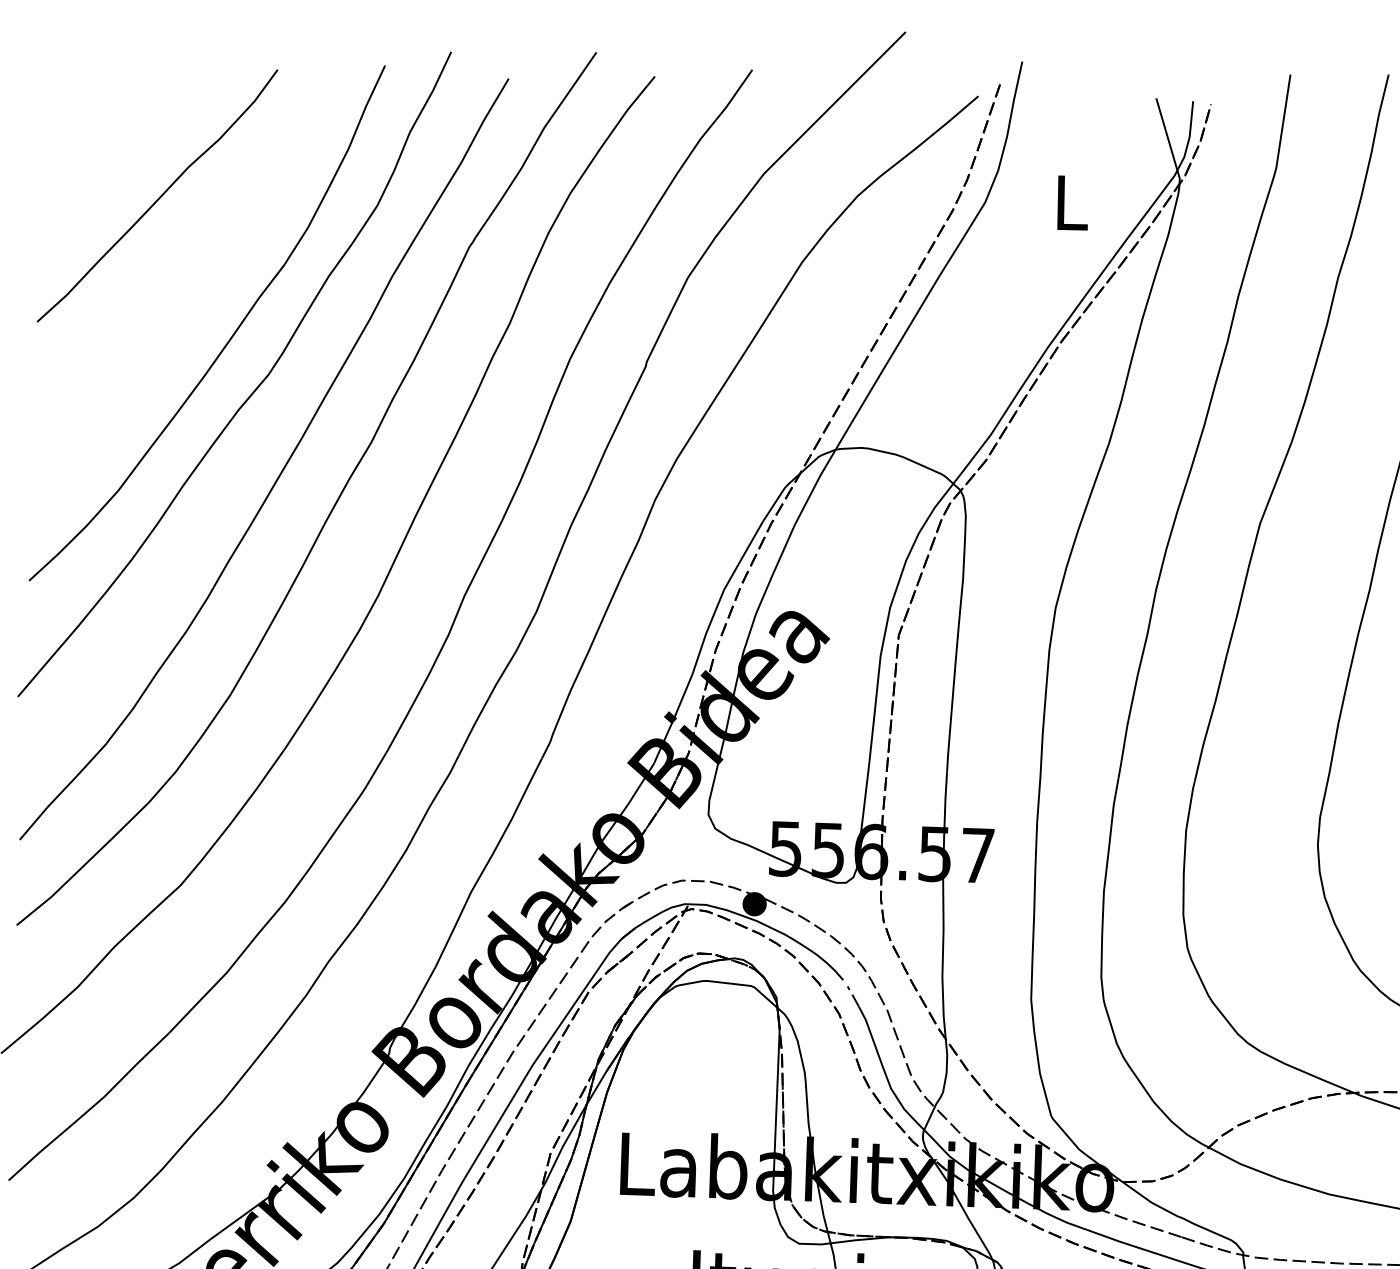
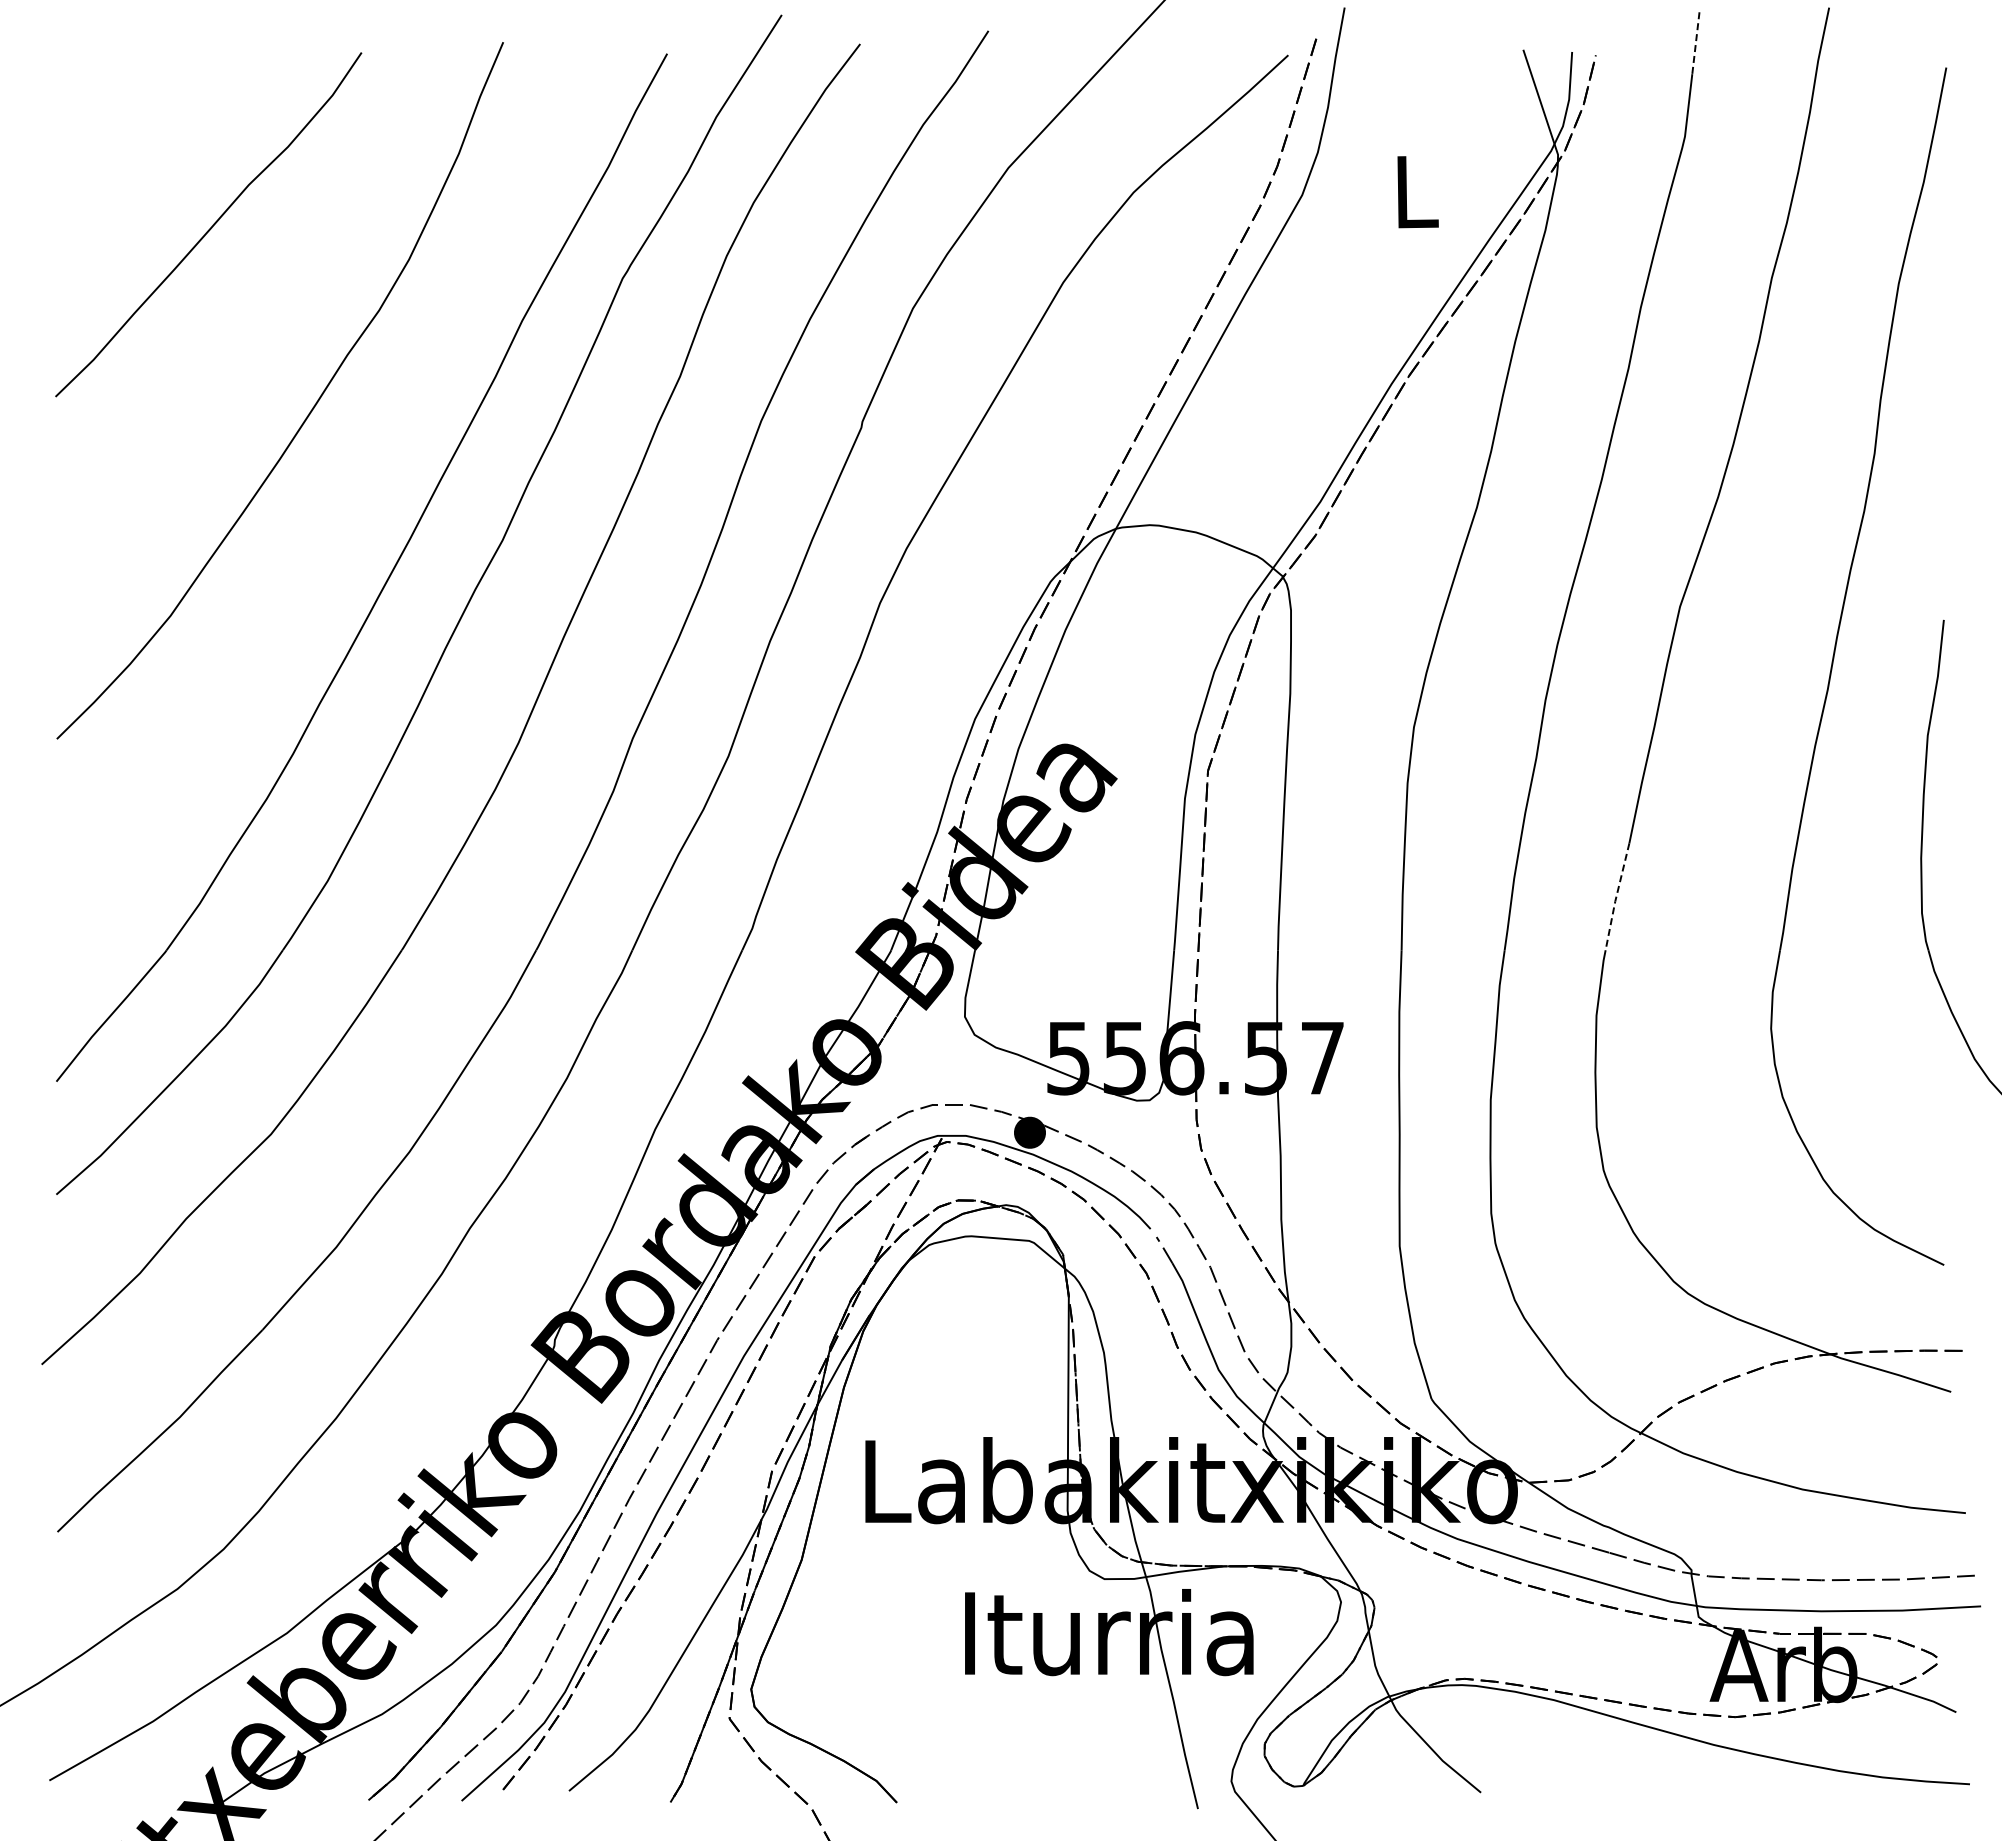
line: (1286, 98) -> (1695, 43), solid -> dashed
curve: (255, 389) -> (346, 475), removed
line: (1204, 741) -> (1616, 897), solid -> dashed

